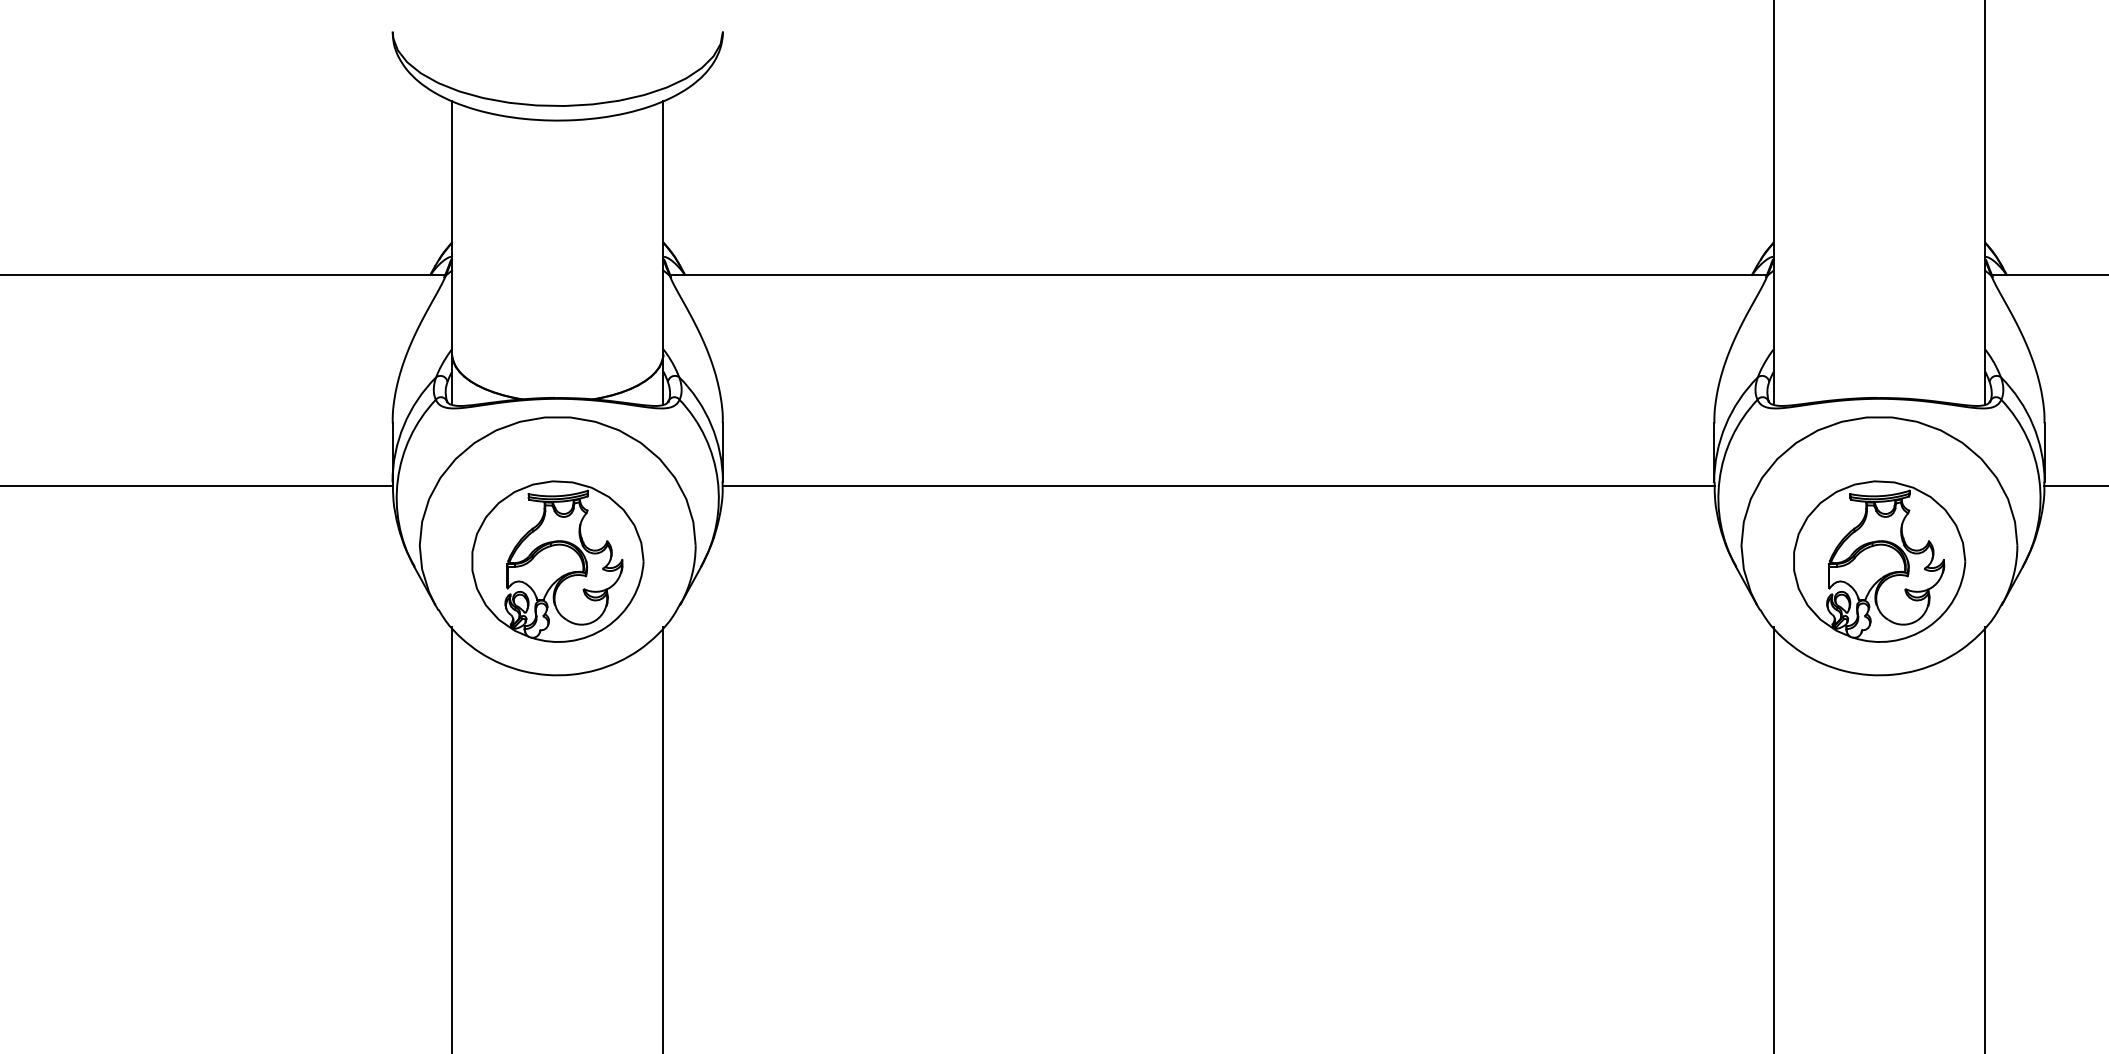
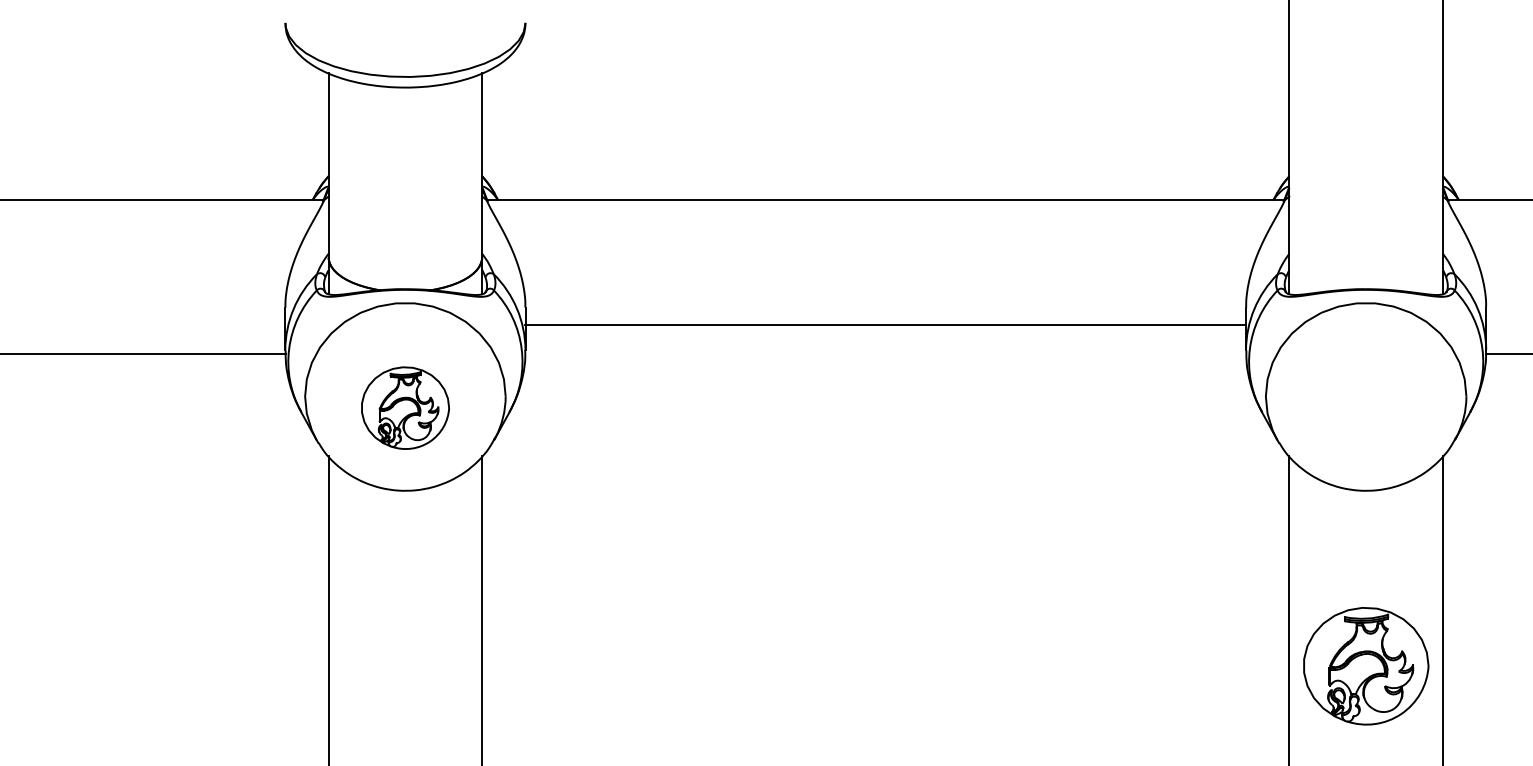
line: (1218, 486) -> (885, 325), moved
part: (557, 561) -> (405, 408), size x0.7
part: (1879, 561) -> (1366, 666), moved

